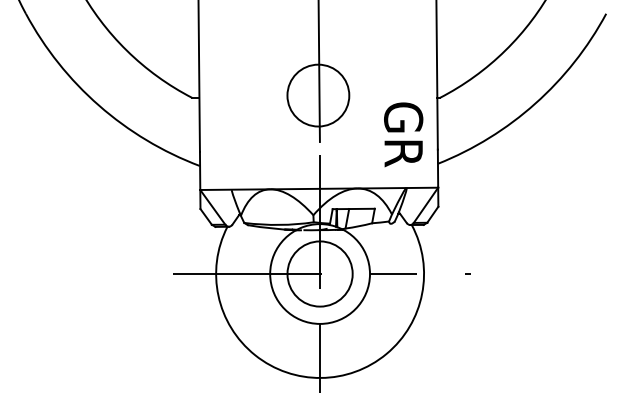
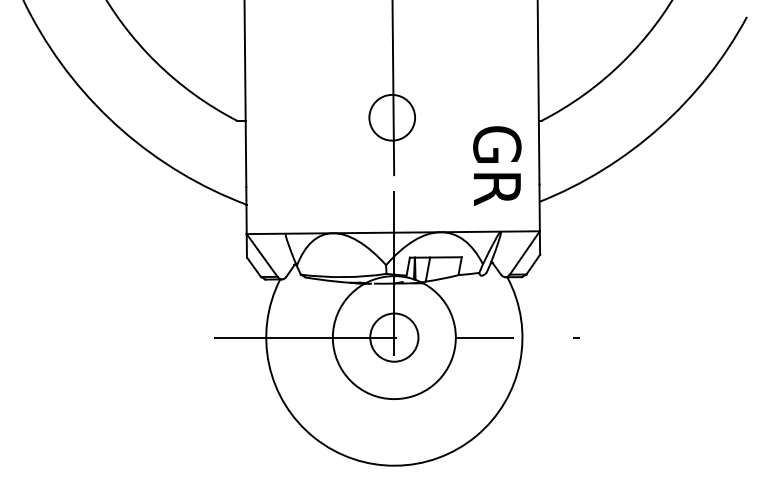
circle: (318, 95) -> (392, 117), size x0.6
circle: (319, 273) -> (393, 336), size x0.6
line: (320, 357) -> (394, 440), removed

